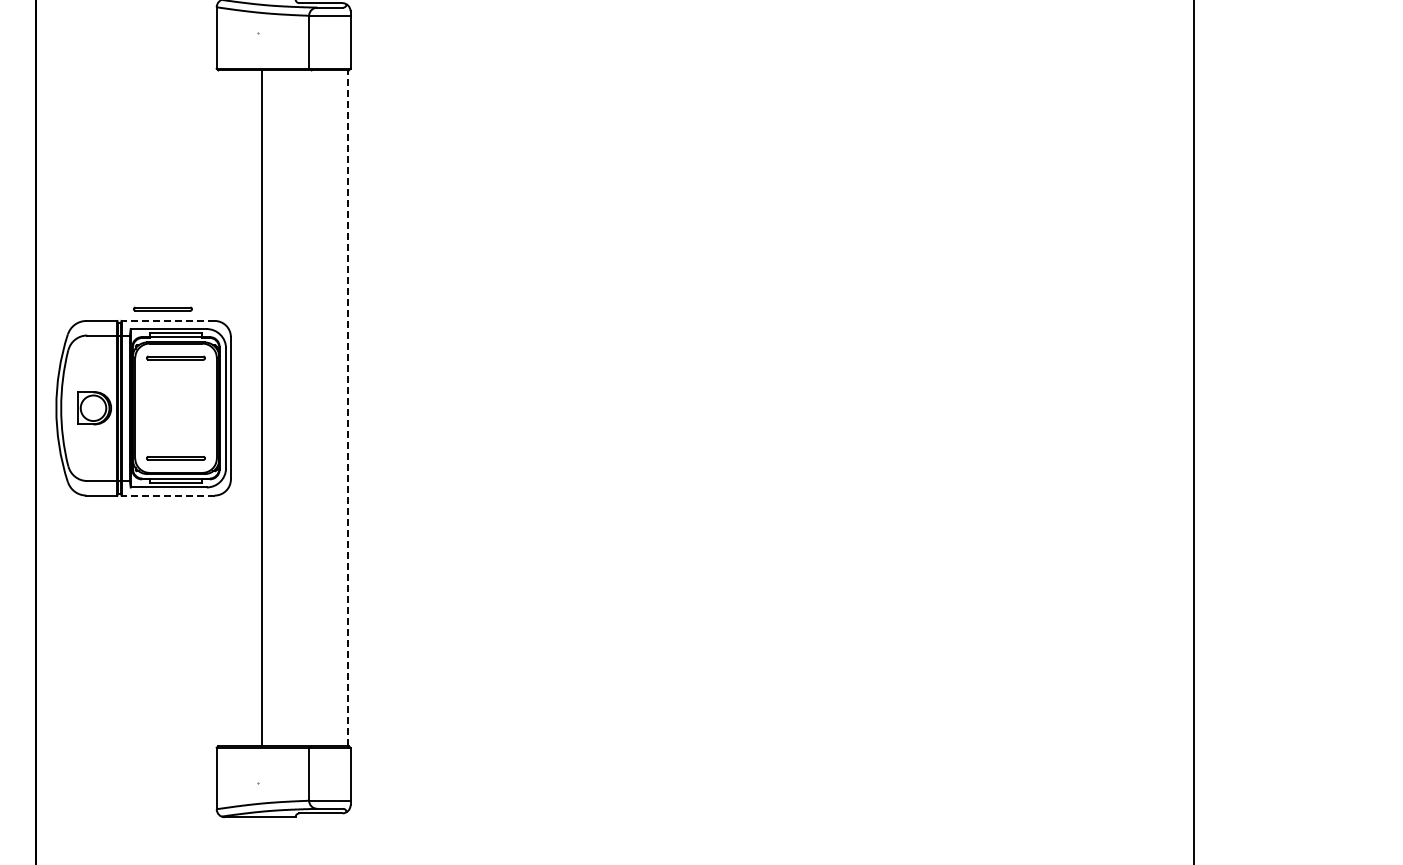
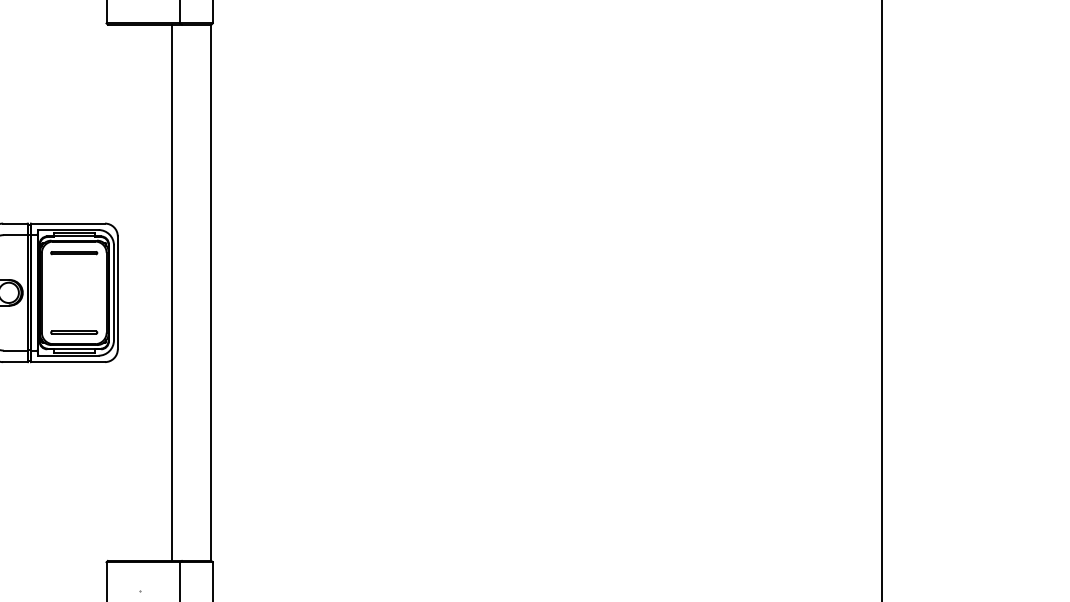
part: (162, 308) -> (63, 213), removed
line: (168, 320) -> (68, 223), dashed -> solid
line: (261, 408) -> (172, 293), moved
line: (348, 408) -> (211, 293), dashed -> solid
line: (168, 495) -> (68, 362), dashed -> solid

